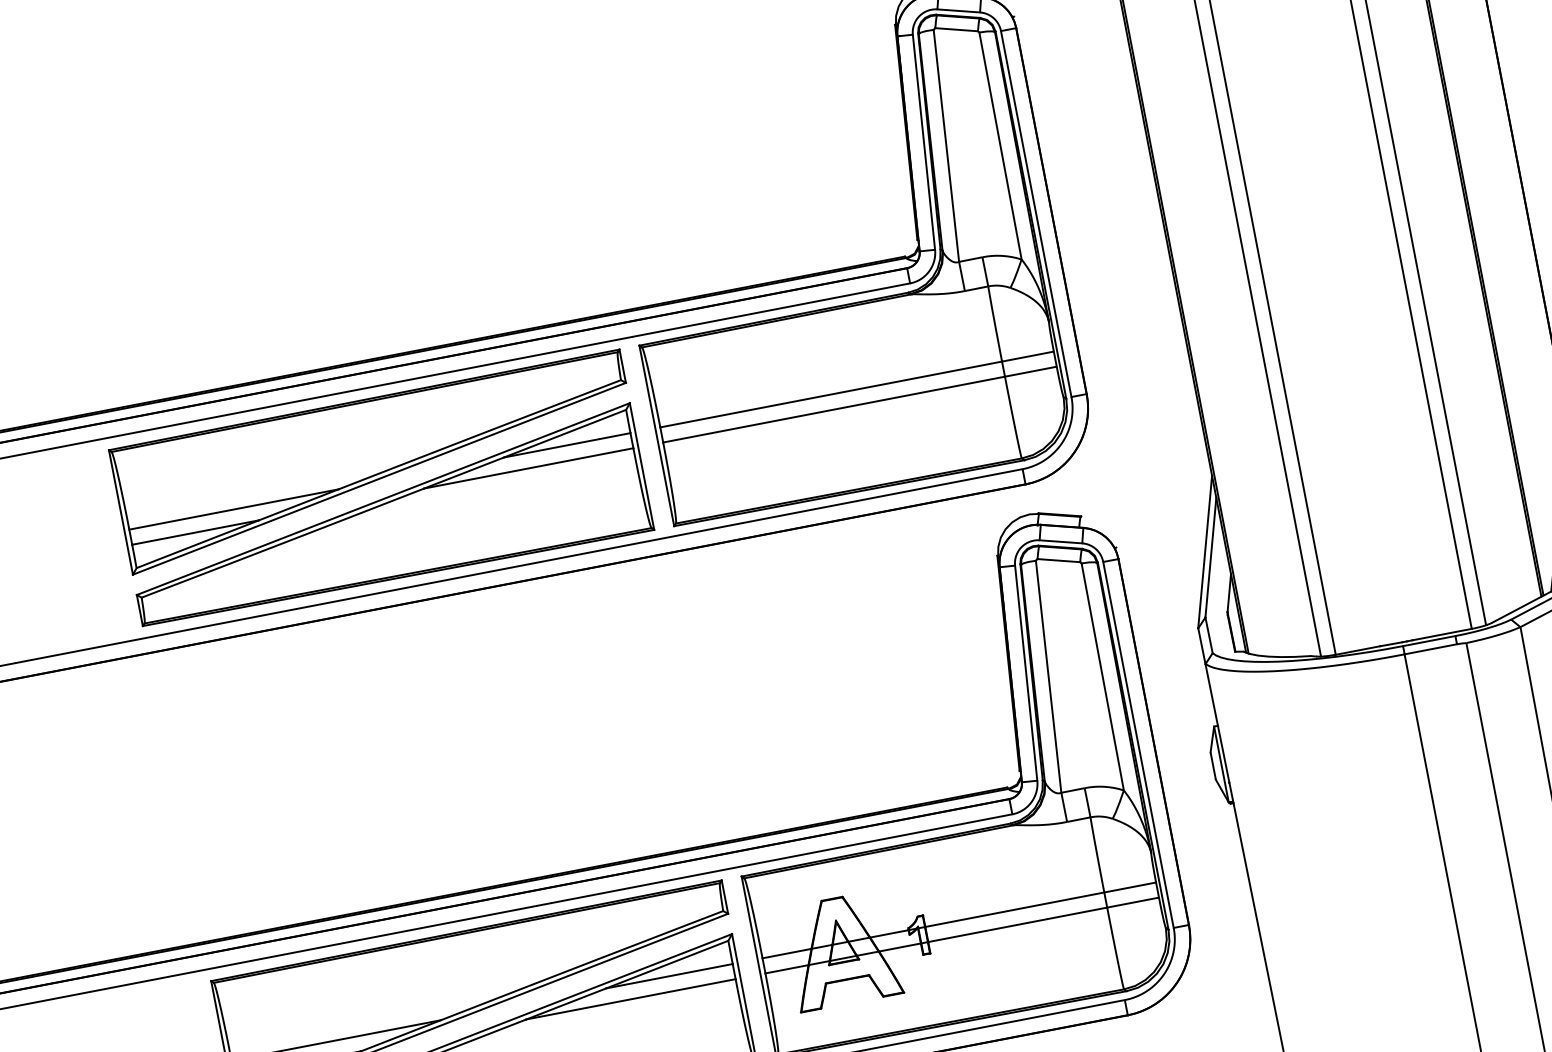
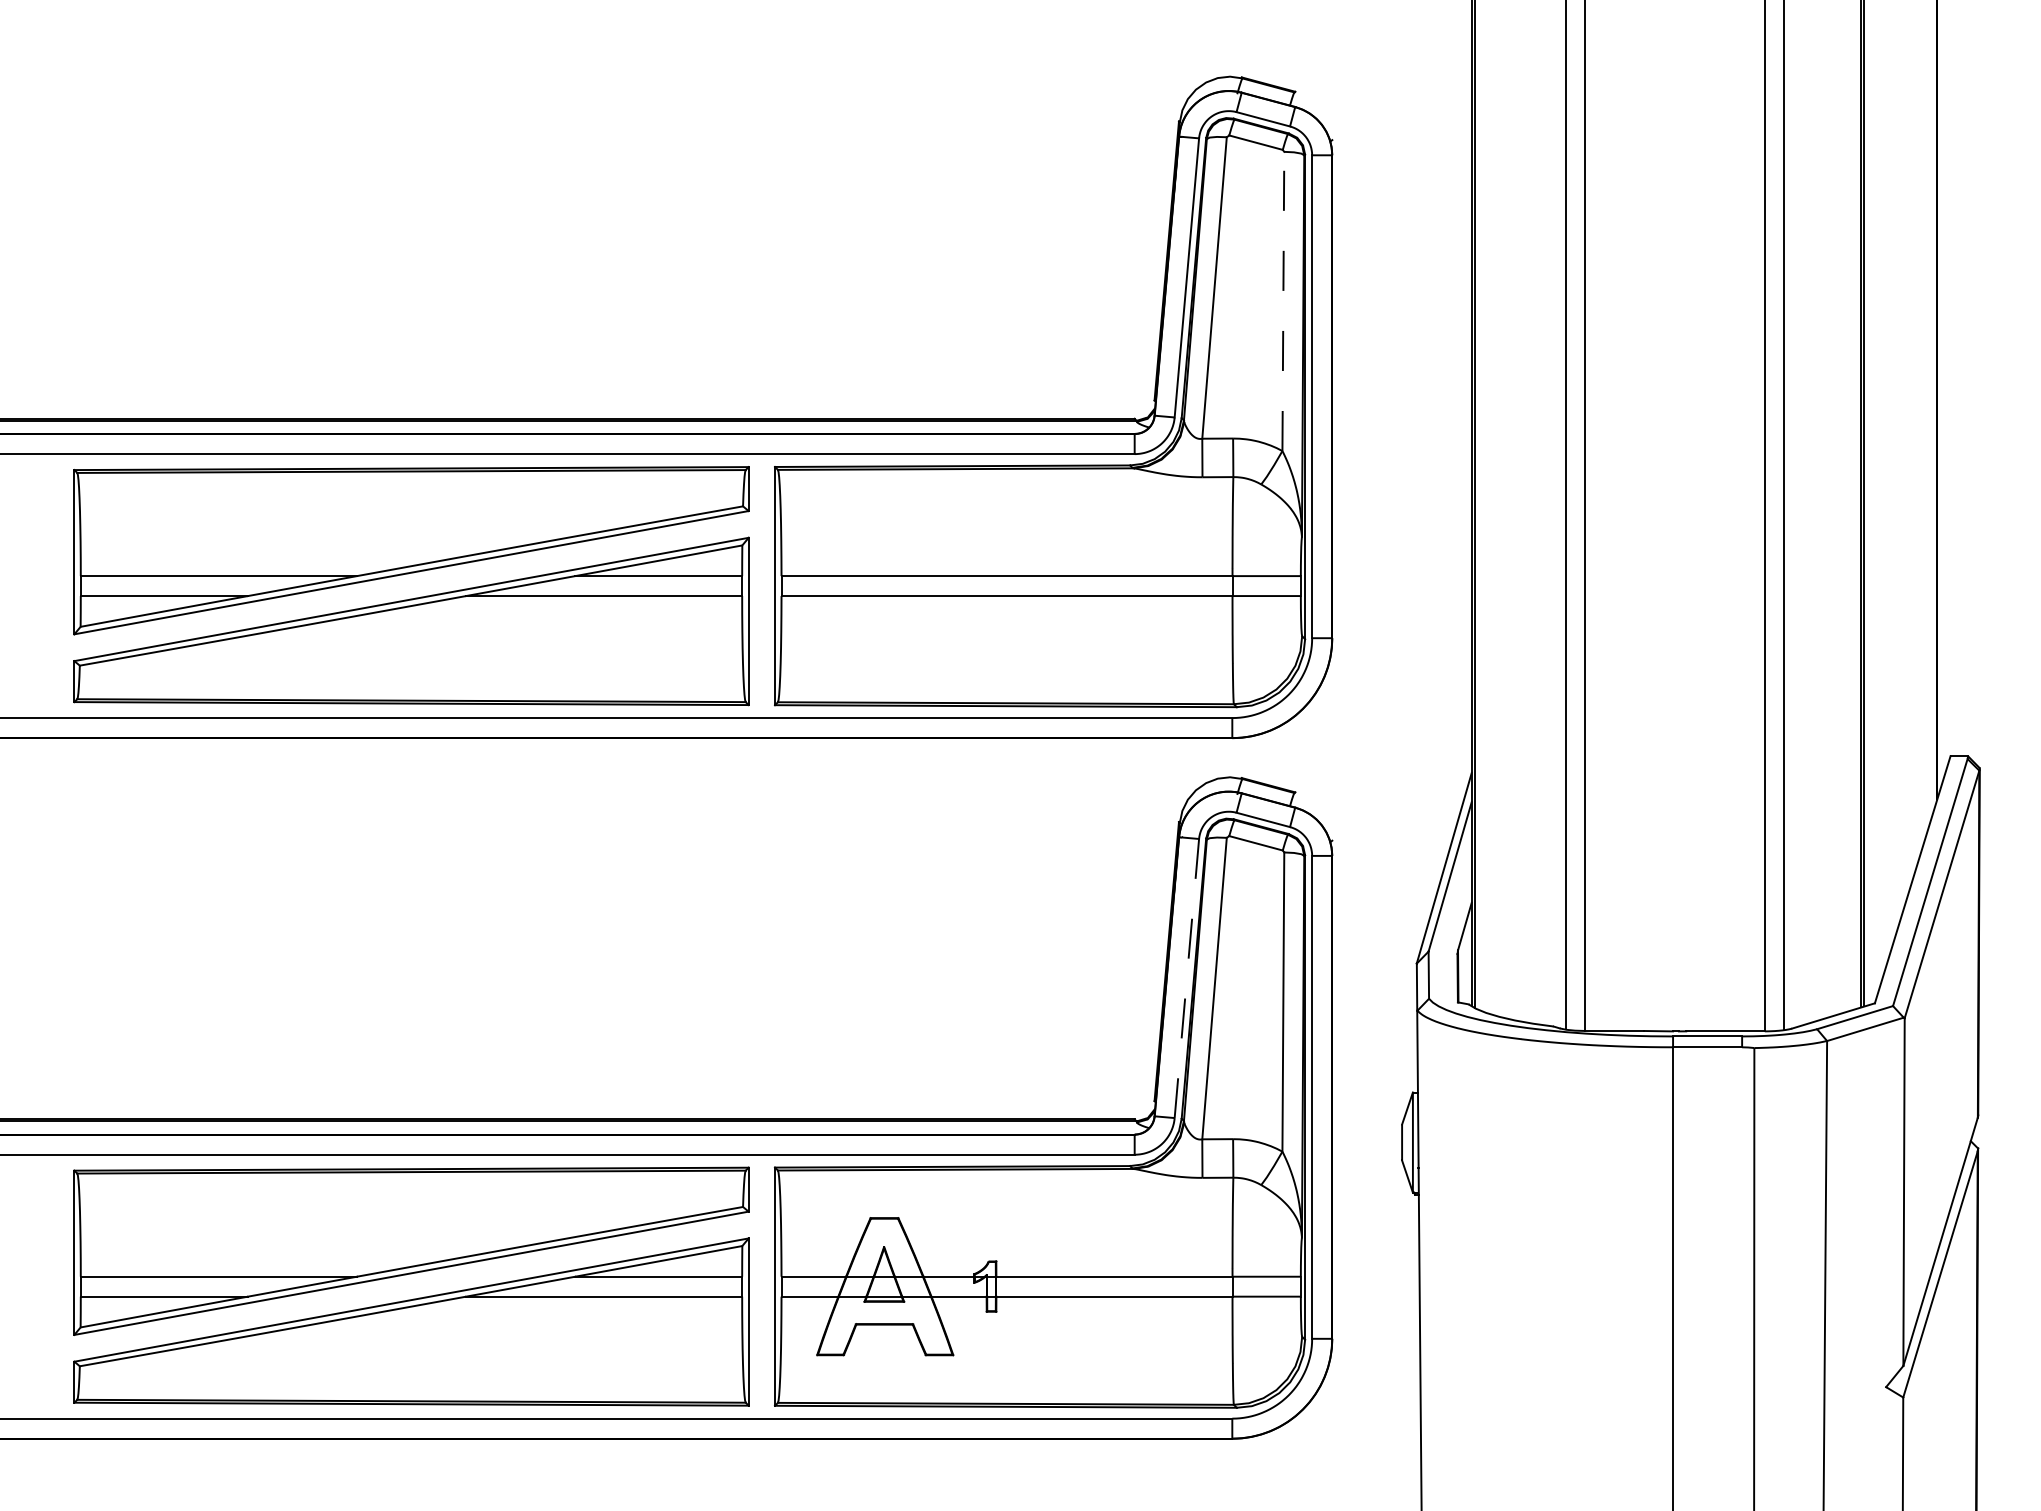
line: (1000, 146) -> (1283, 301), solid -> dashed
line: (1026, 673) -> (1186, 979), solid -> dashed

